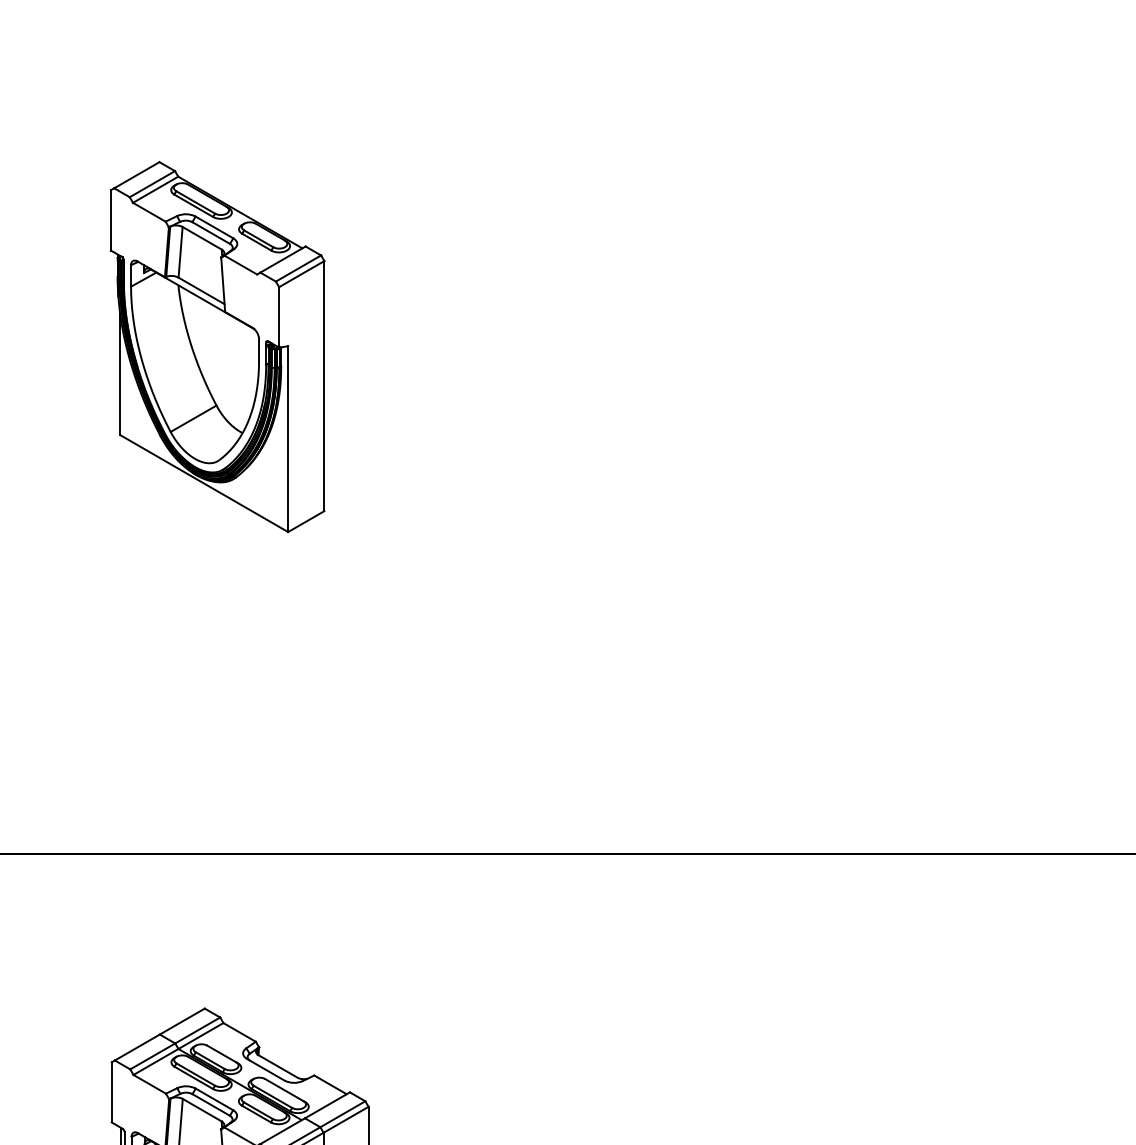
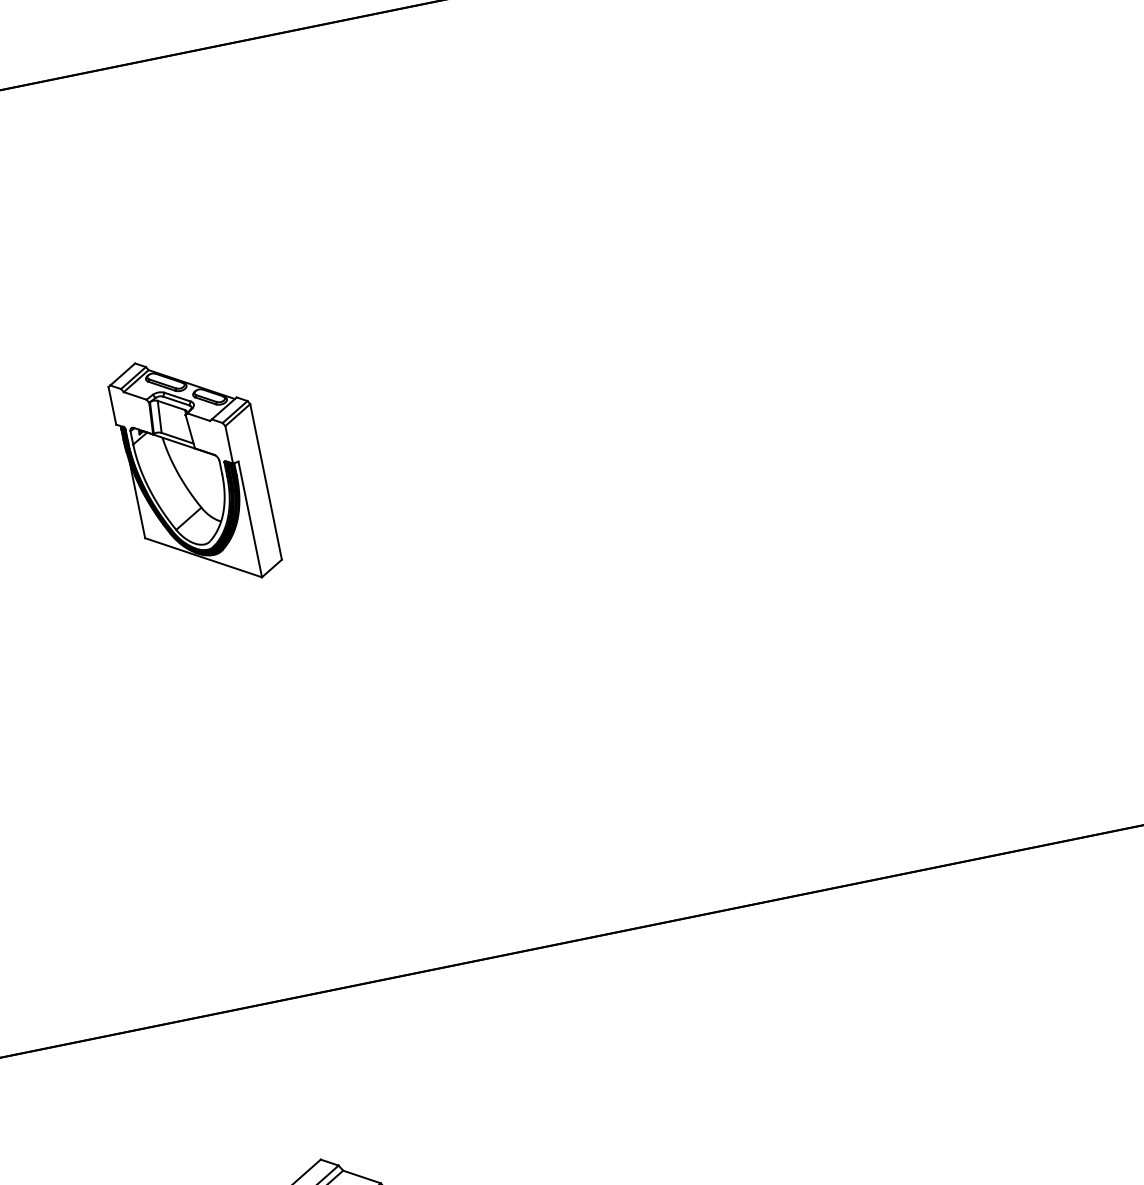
part: (217, 347) -> (194, 471), size x0.6

